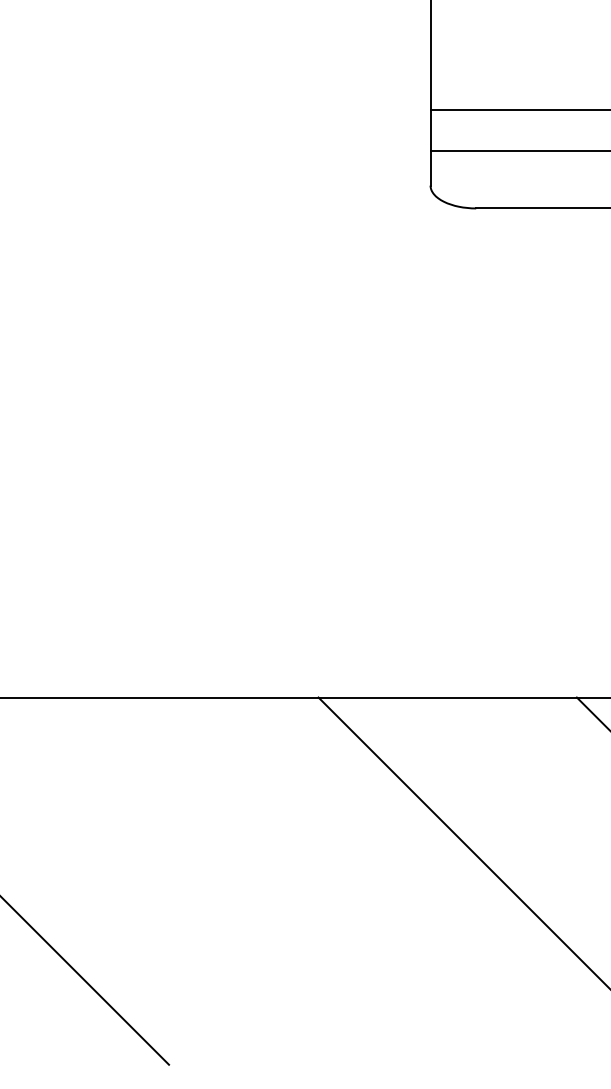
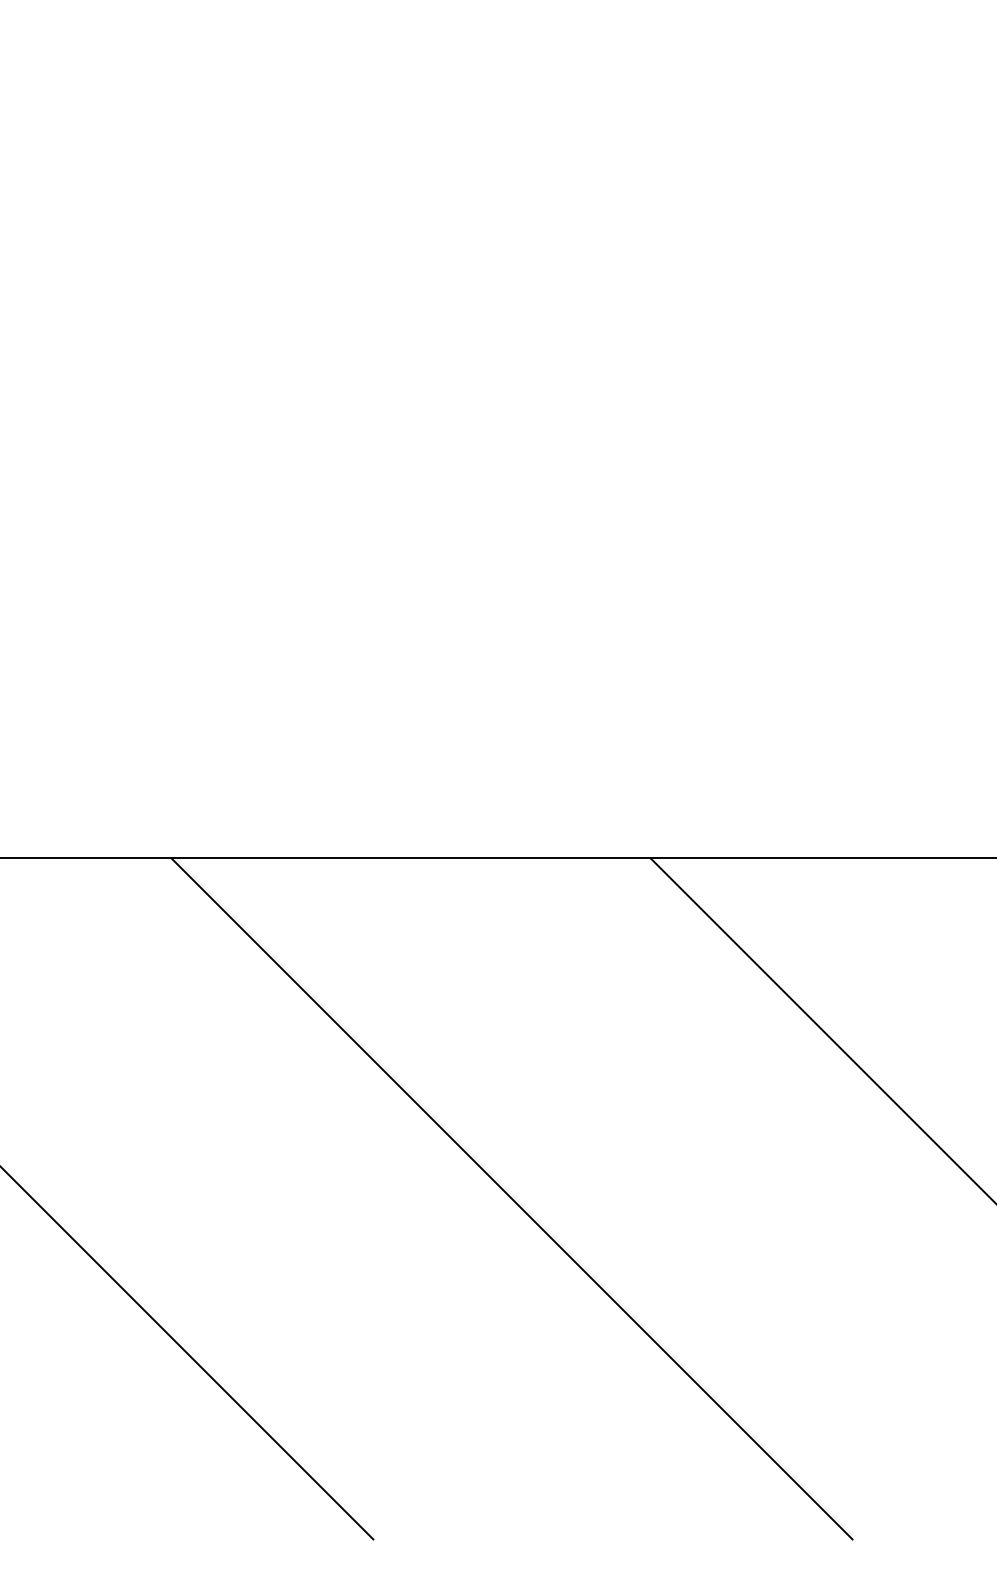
line: (243, 880) -> (511, 1197), added

